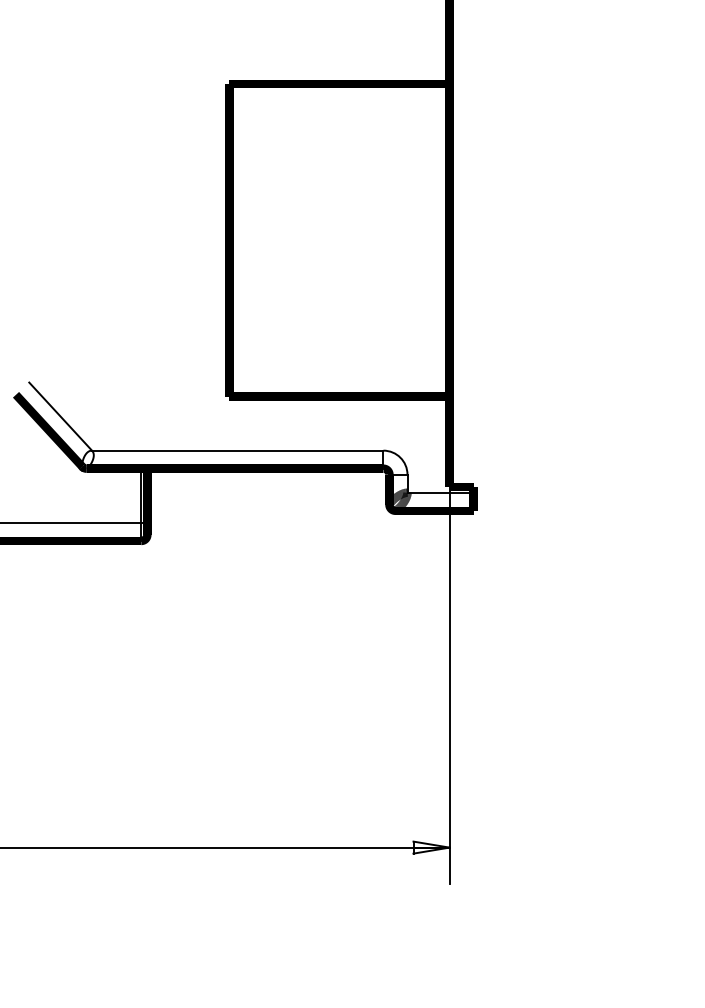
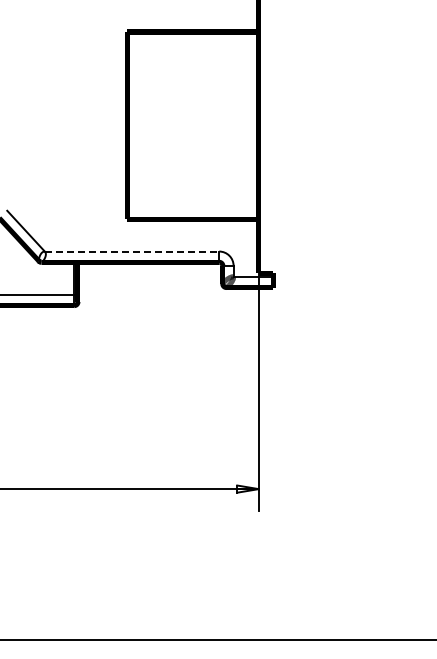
line: (238, 450) -> (132, 251), solid -> dashed

